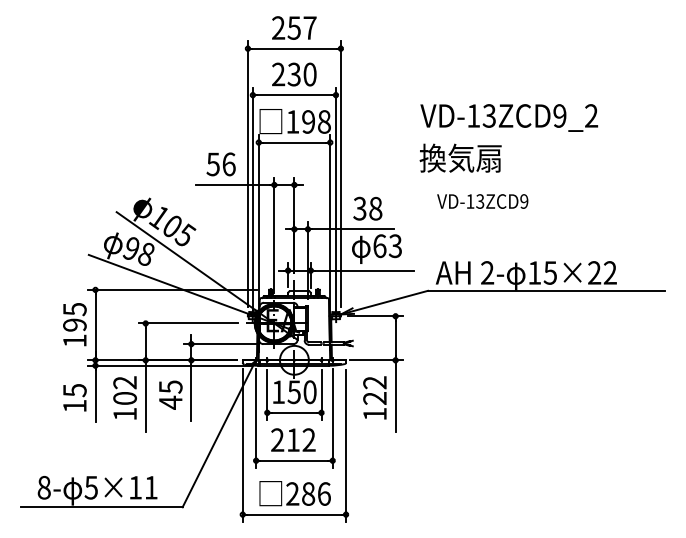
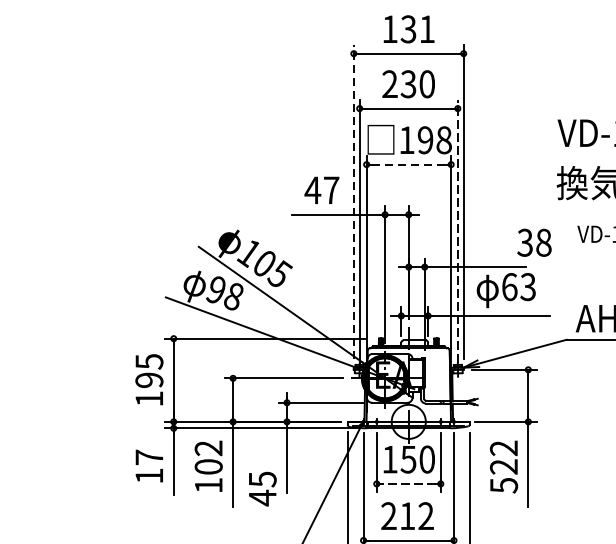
text: (294, 27) -> (408, 28), 257 -> 131
line: (295, 142) -> (410, 164), solid -> dashed
text: (220, 164) -> (321, 190), 56 -> 47
line: (247, 174) -> (353, 202), solid -> dashed
line: (335, 198) -> (457, 230), solid -> dashed
text: (367, 208) -> (534, 242), moved
text: (74, 390) -> (148, 457), 15 -> 17
text: (170, 394) -> (262, 488), moved
line: (294, 412) -> (408, 483), solid -> dashed
text: (374, 413) -> (503, 484), 122 -> 522

